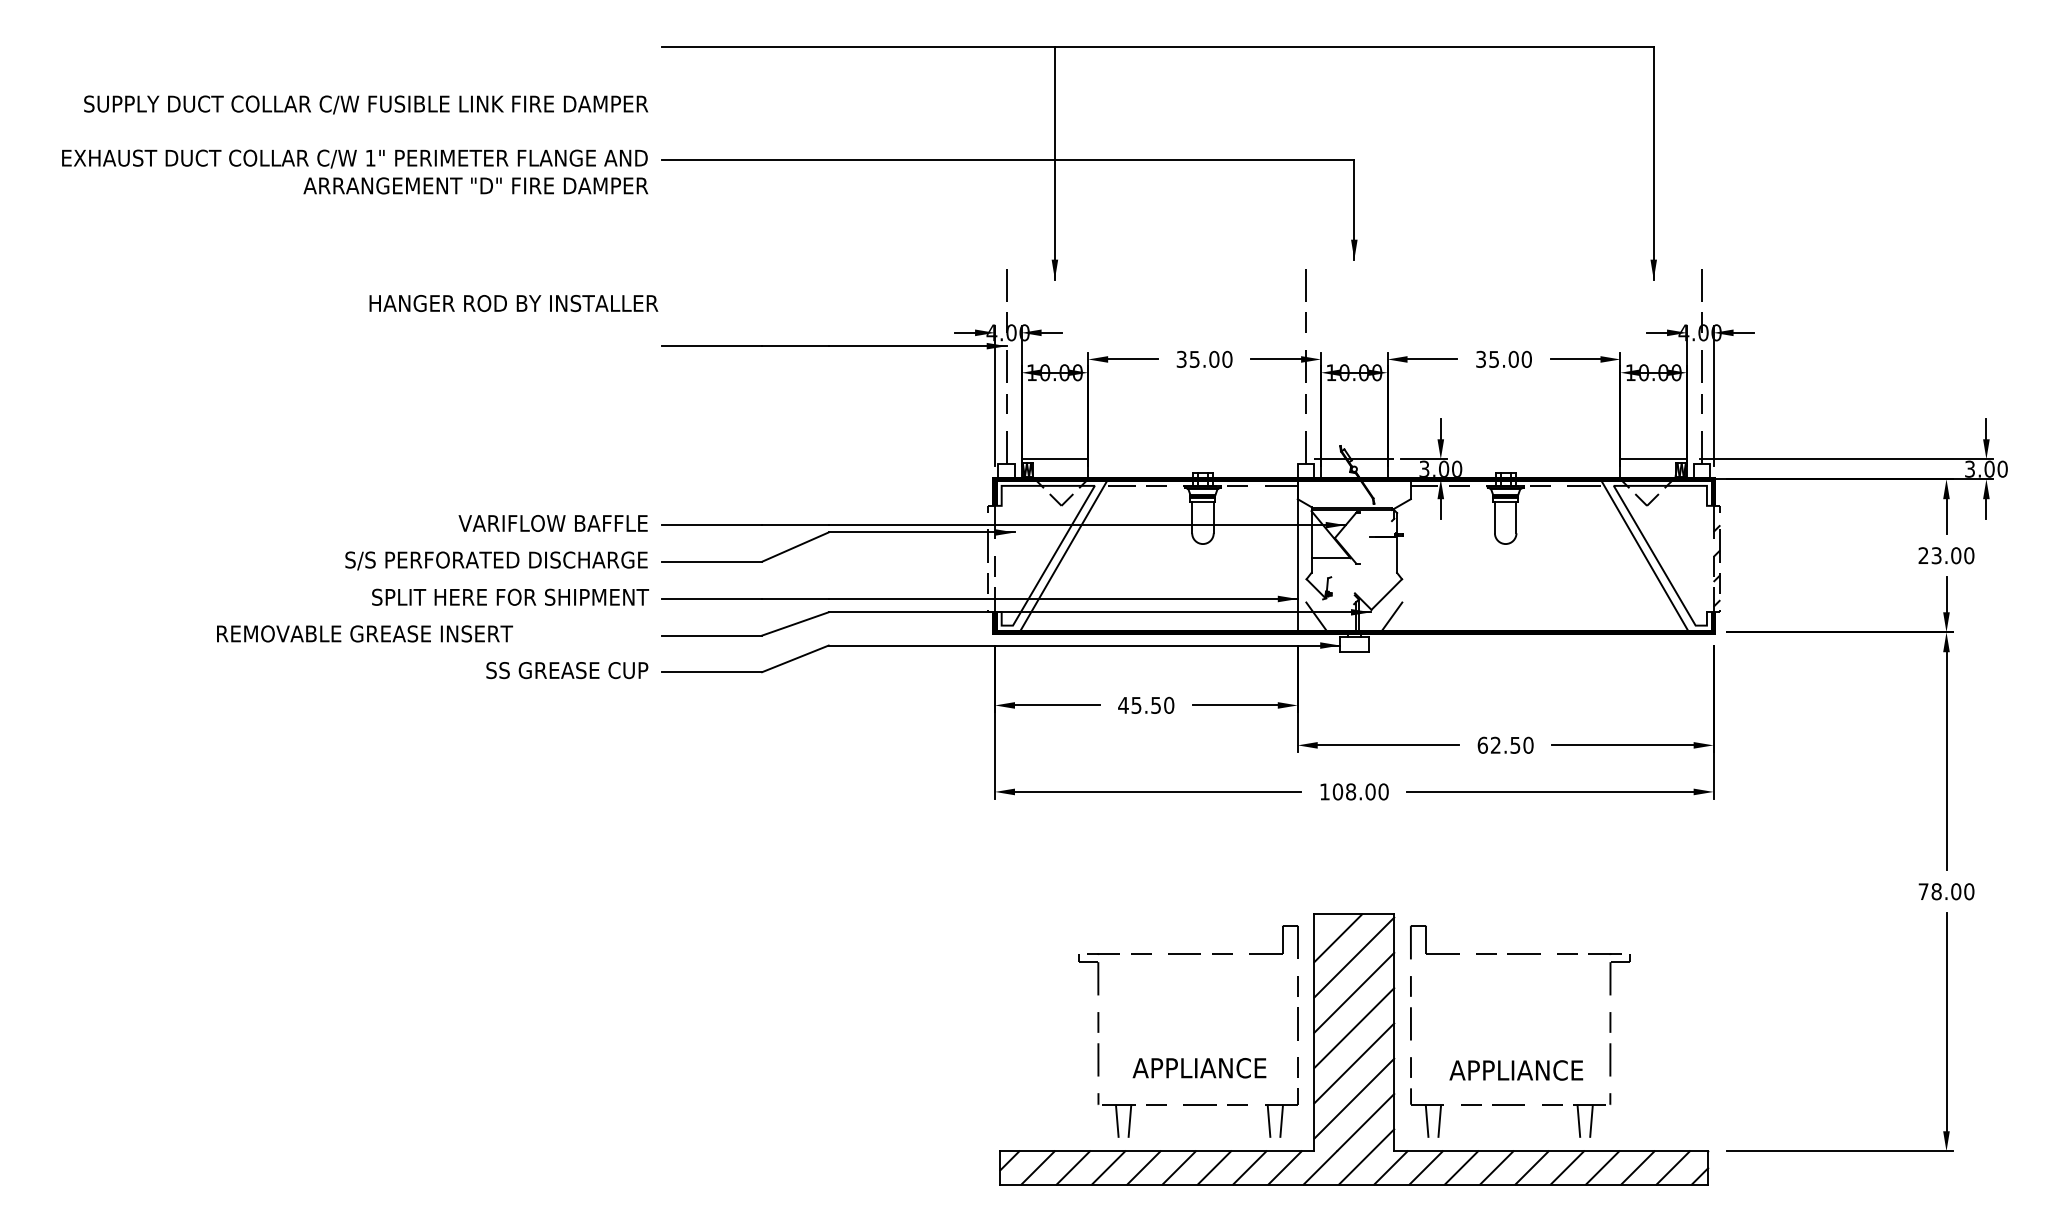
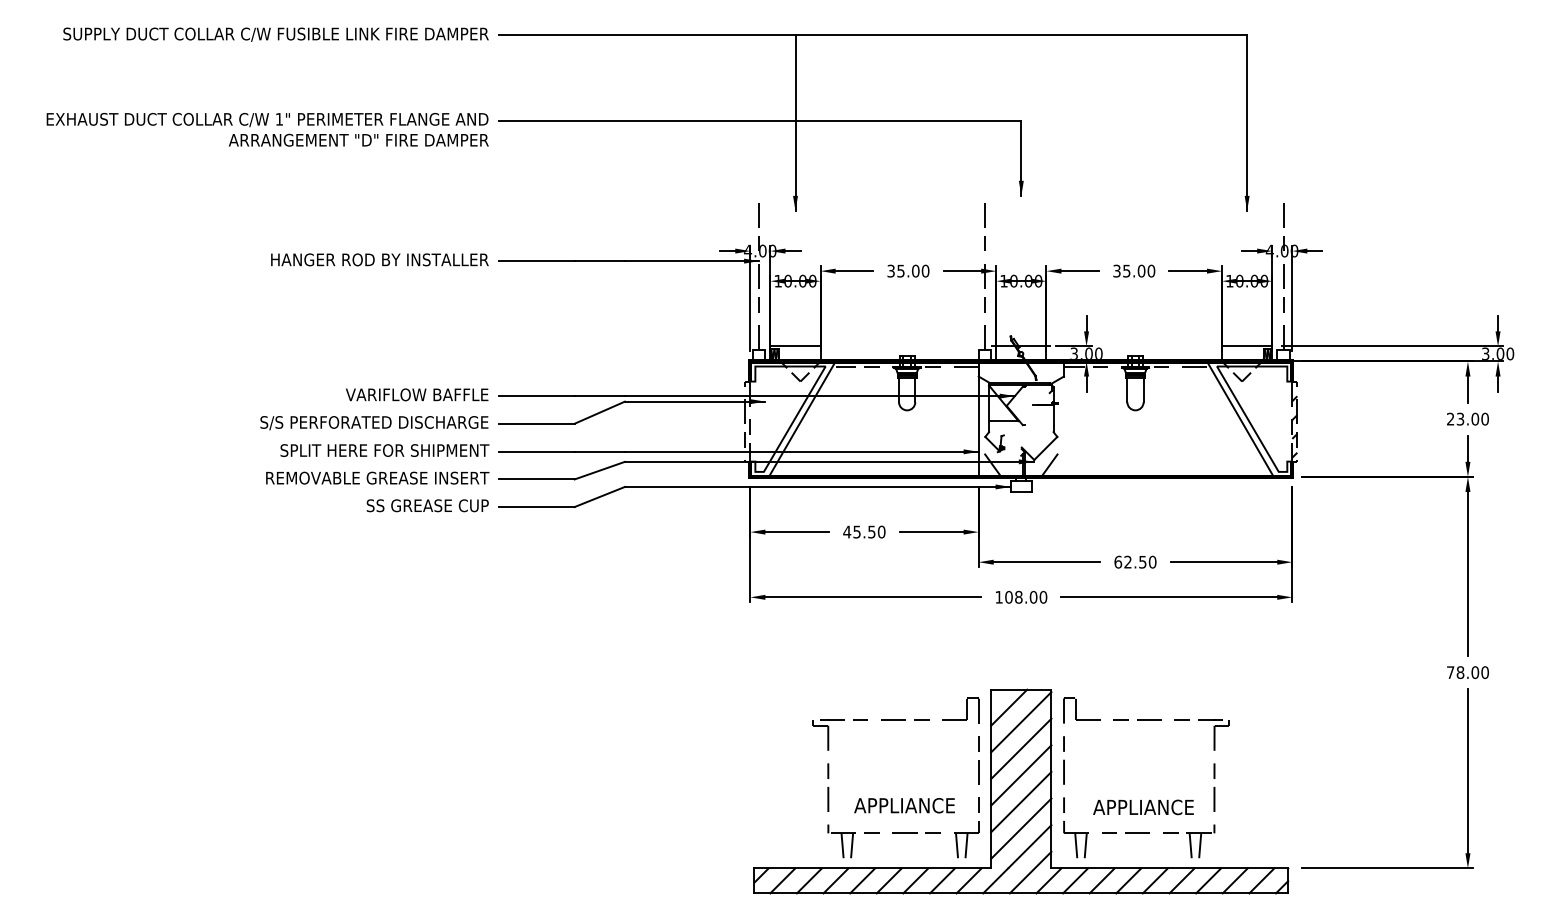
text: (366, 104) -> (276, 34), moved
text: (513, 303) -> (379, 259), moved
text: (365, 633) -> (378, 477), moved

